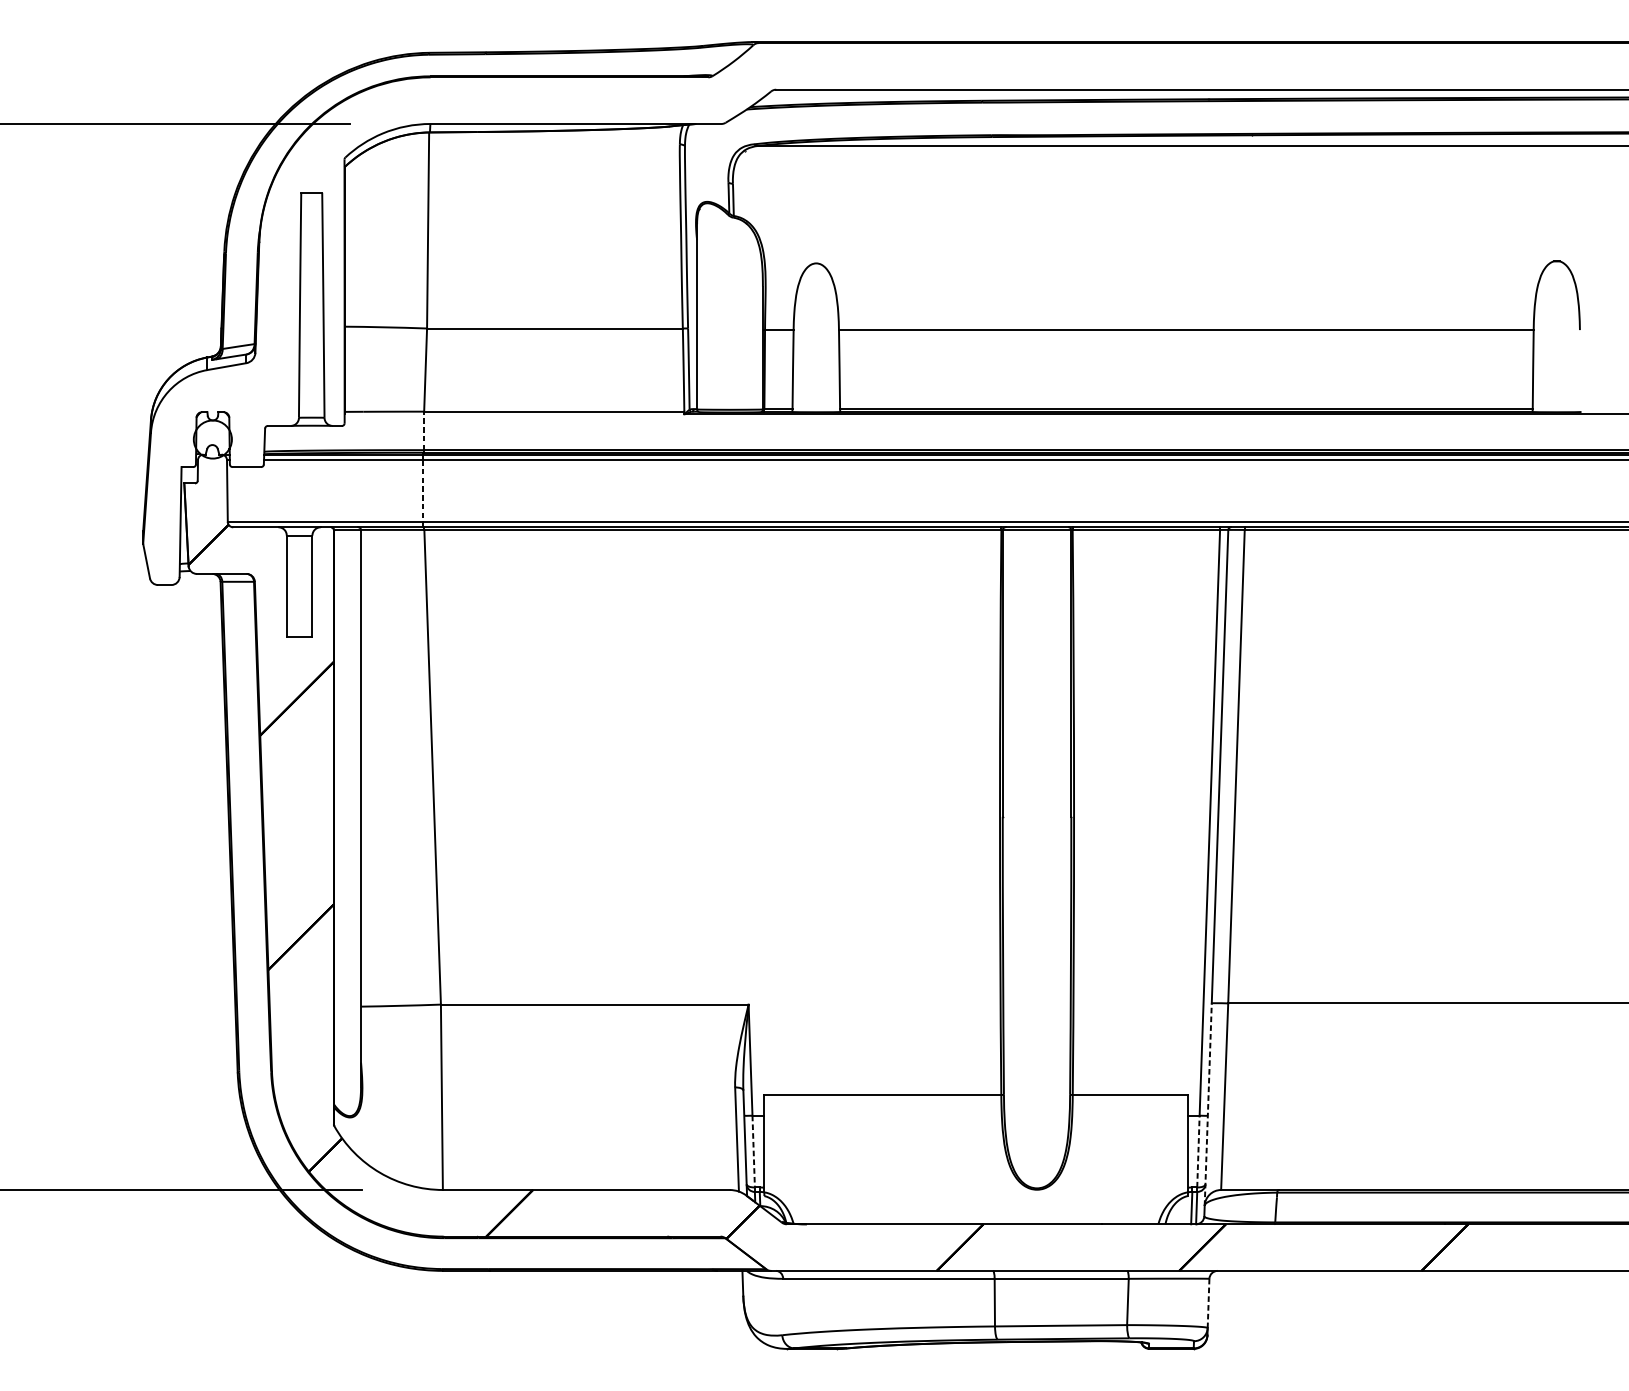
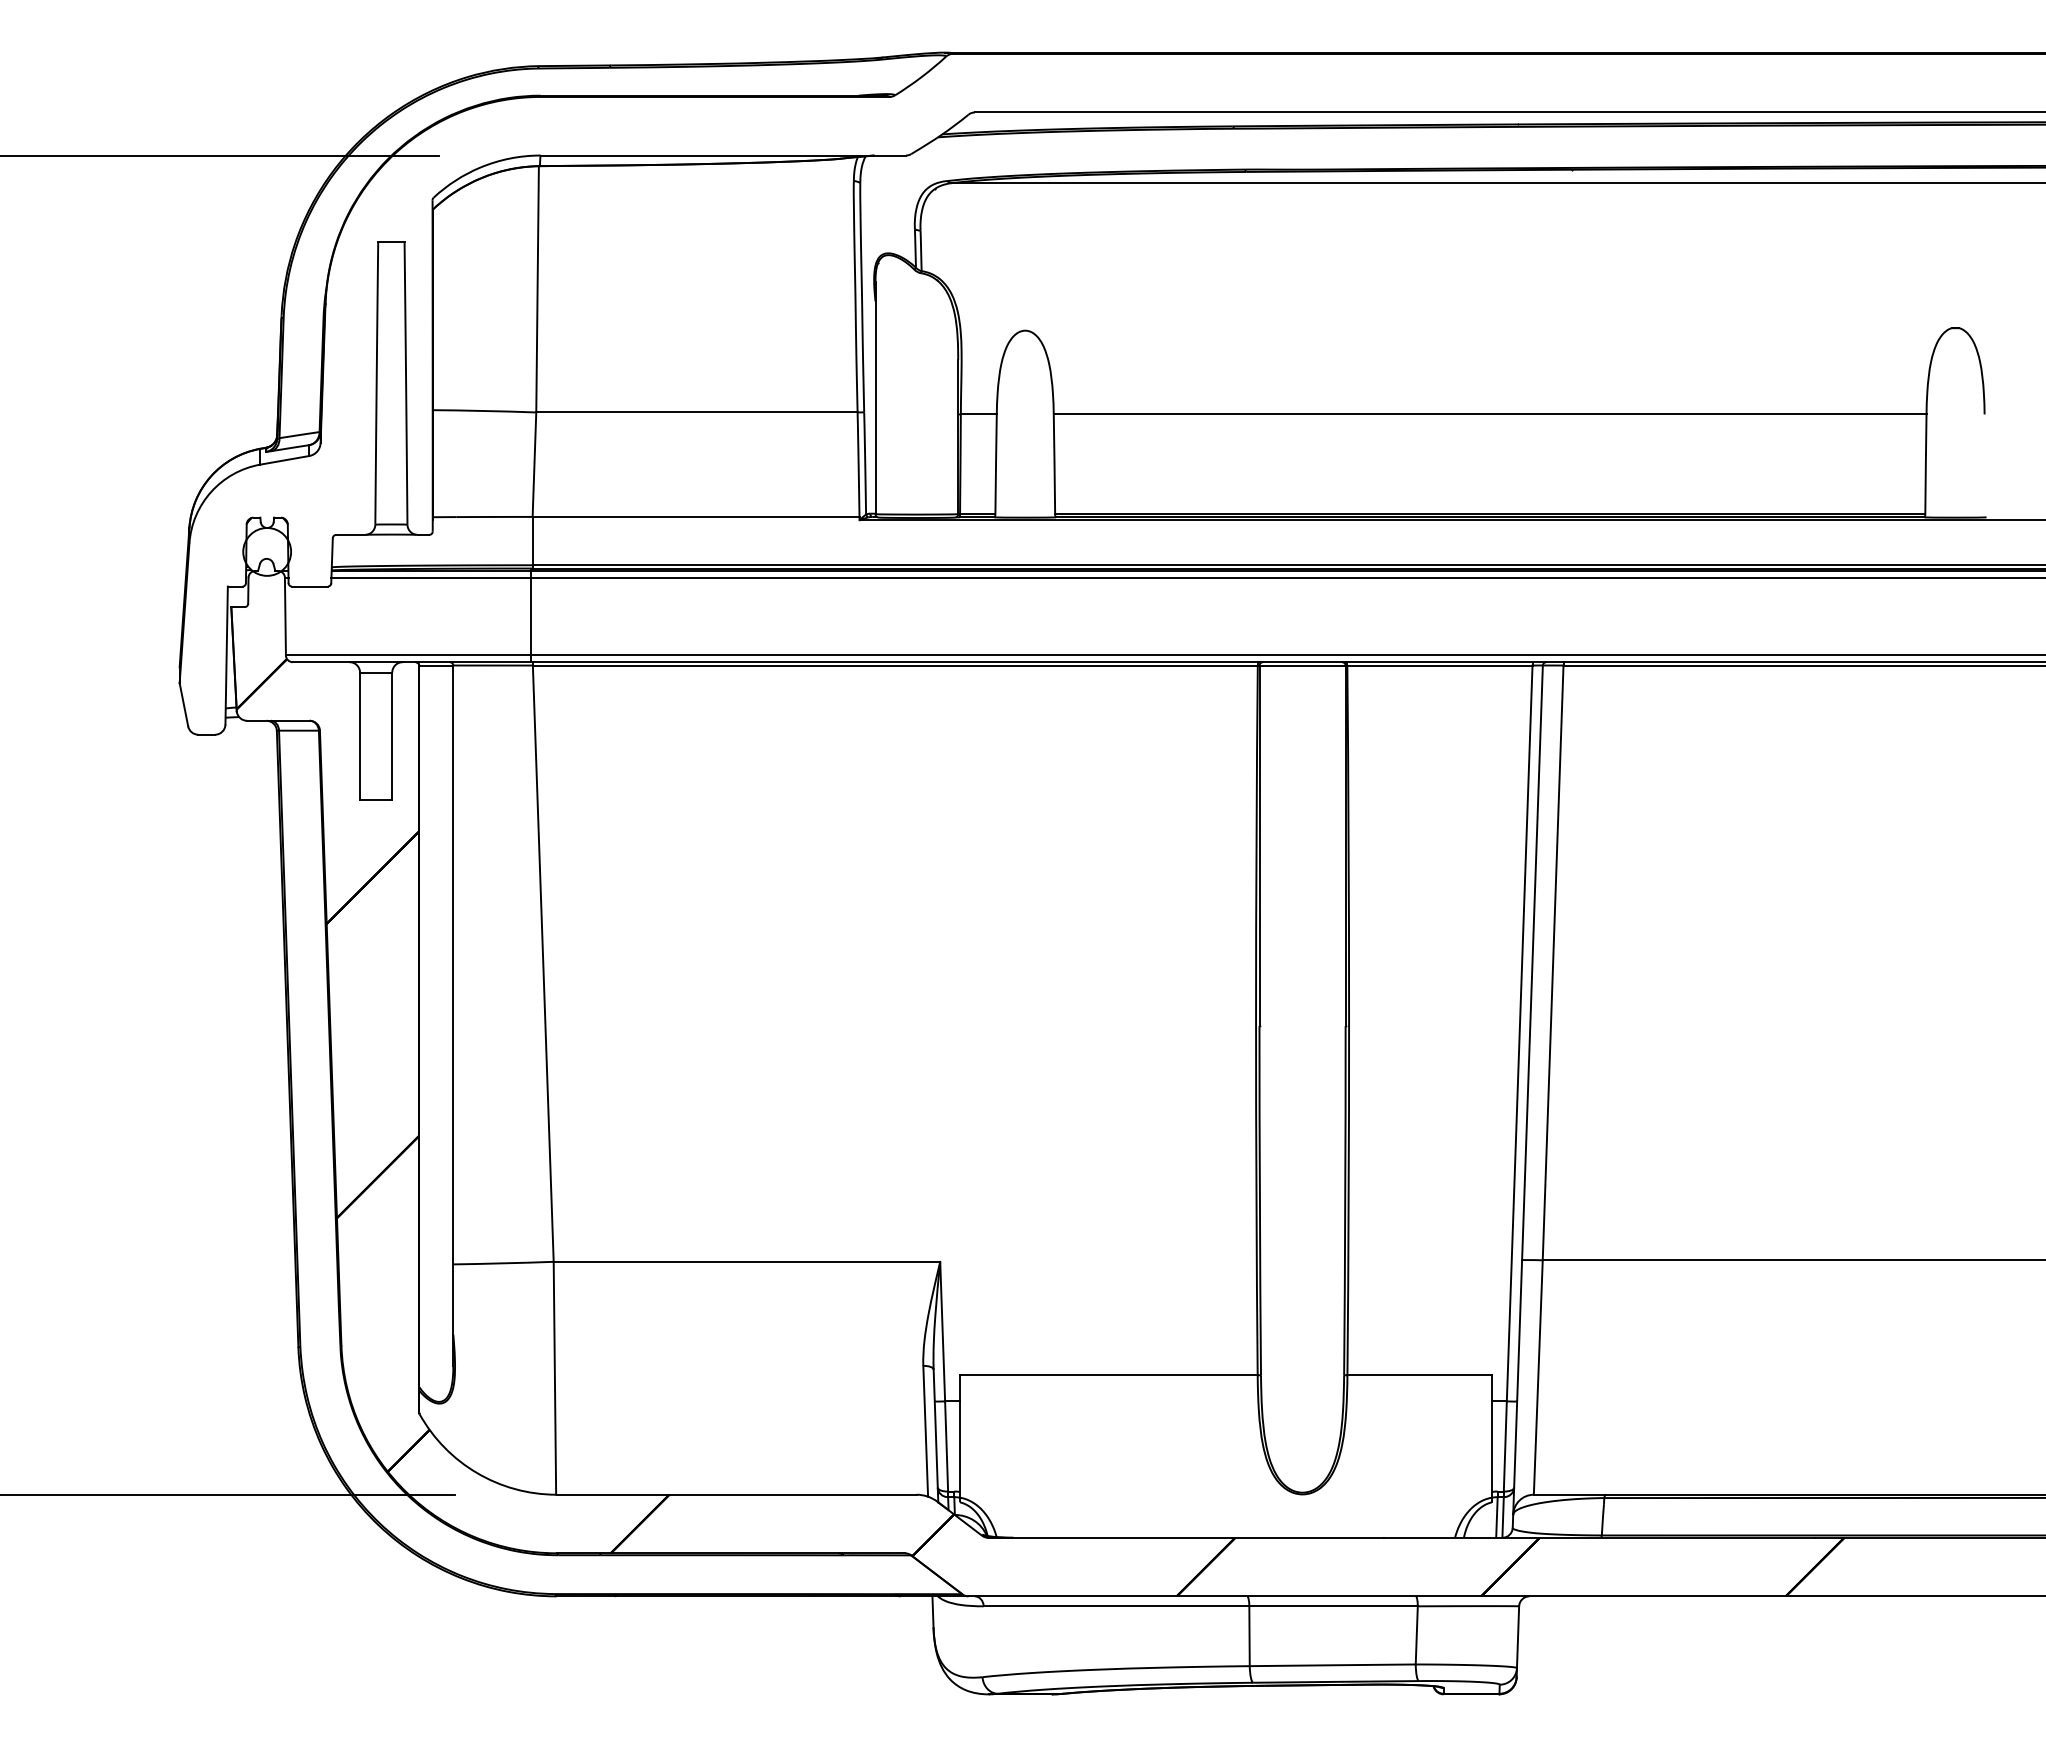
line: (424, 430) -> (532, 540), dashed -> solid
line: (422, 490) -> (530, 616), dashed -> solid
line: (1208, 1104) -> (1517, 1387), dashed -> solid
line: (1198, 1150) -> (1505, 1445), dashed -> solid
line: (753, 1151) -> (946, 1446), dashed -> solid
line: (1208, 1303) -> (1518, 1637), dashed -> solid

